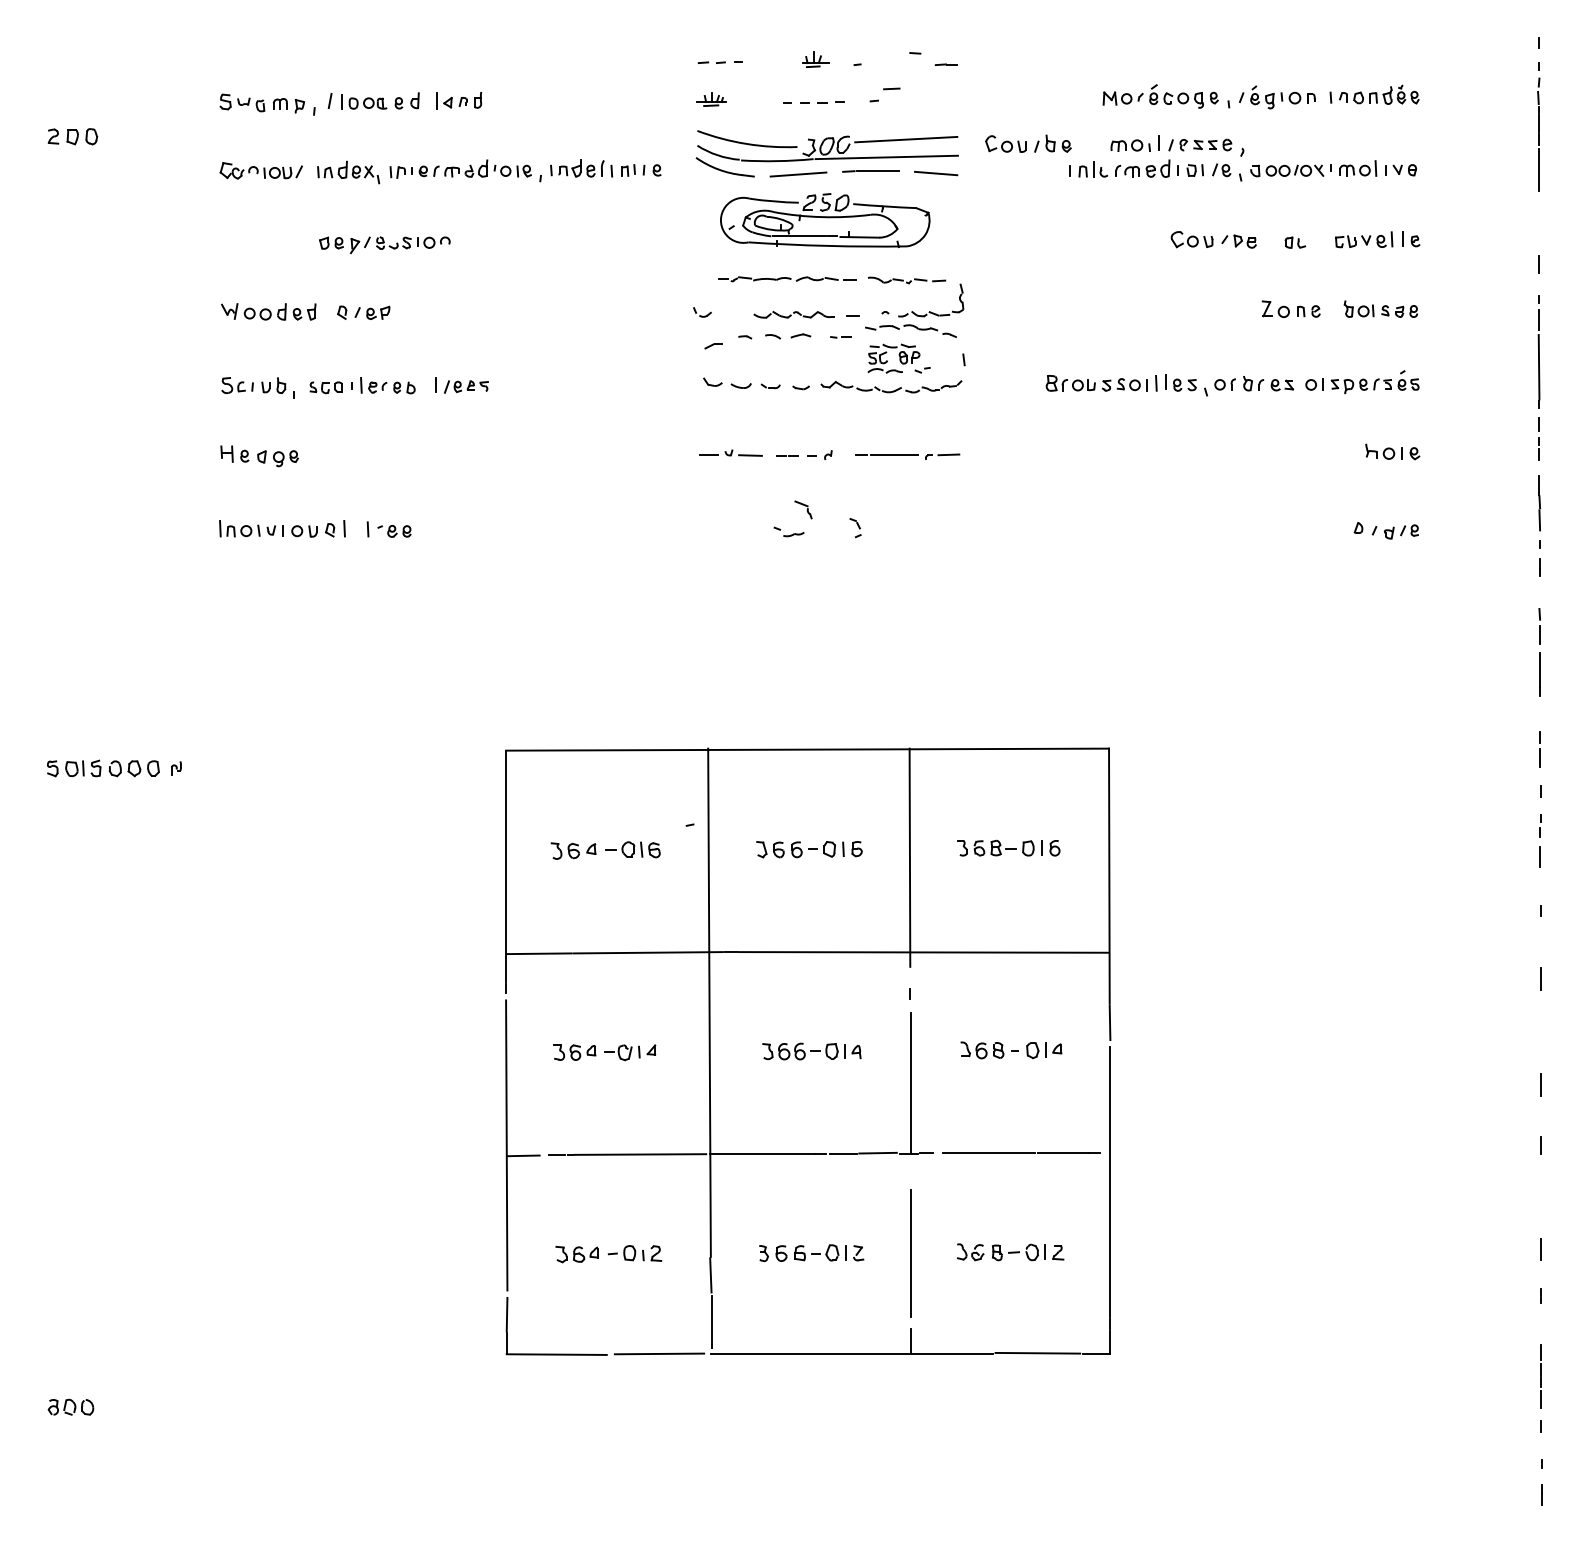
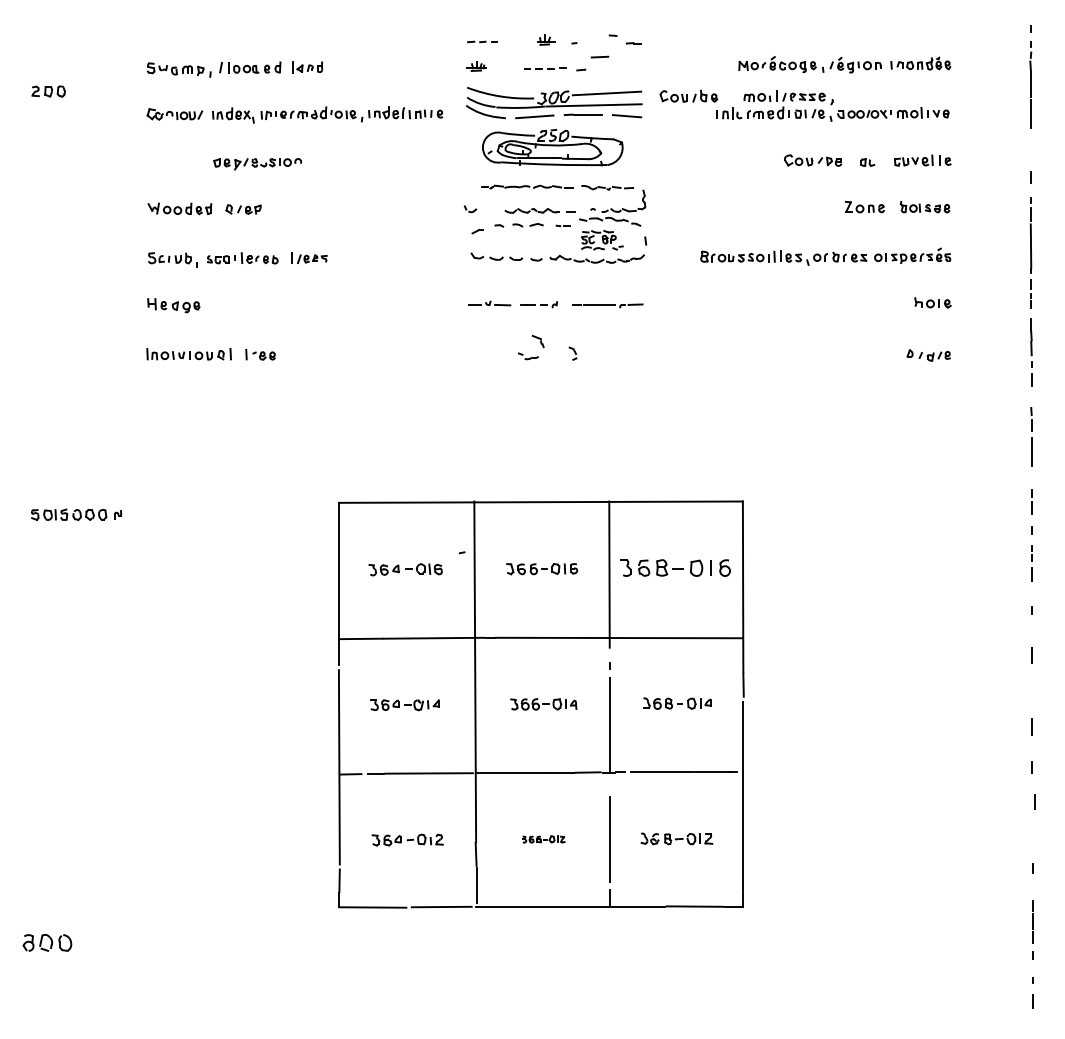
part: (884, 94) -> (592, 63), size x1.6
part: (1008, 848) -> (675, 568), size x1.6
line: (1541, 1248) -> (1034, 801), moved
part: (811, 1253) -> (543, 839), size x0.6
part: (71, 1406) -> (47, 942), size x1.6

